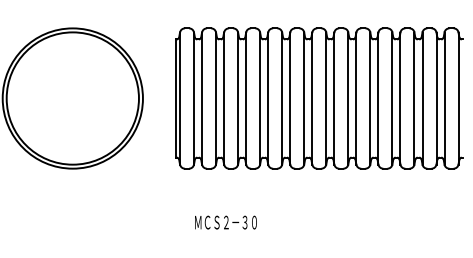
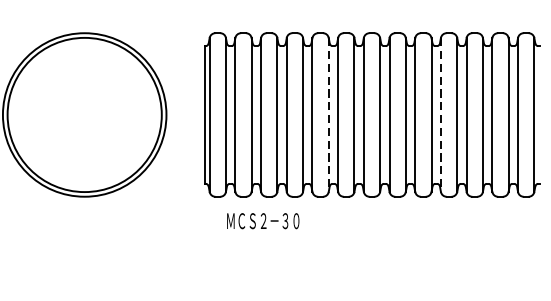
line: (282, 98) -> (329, 114), solid -> dashed
line: (378, 98) -> (441, 114), solid -> dashed
text: (225, 222) -> (262, 221), moved

